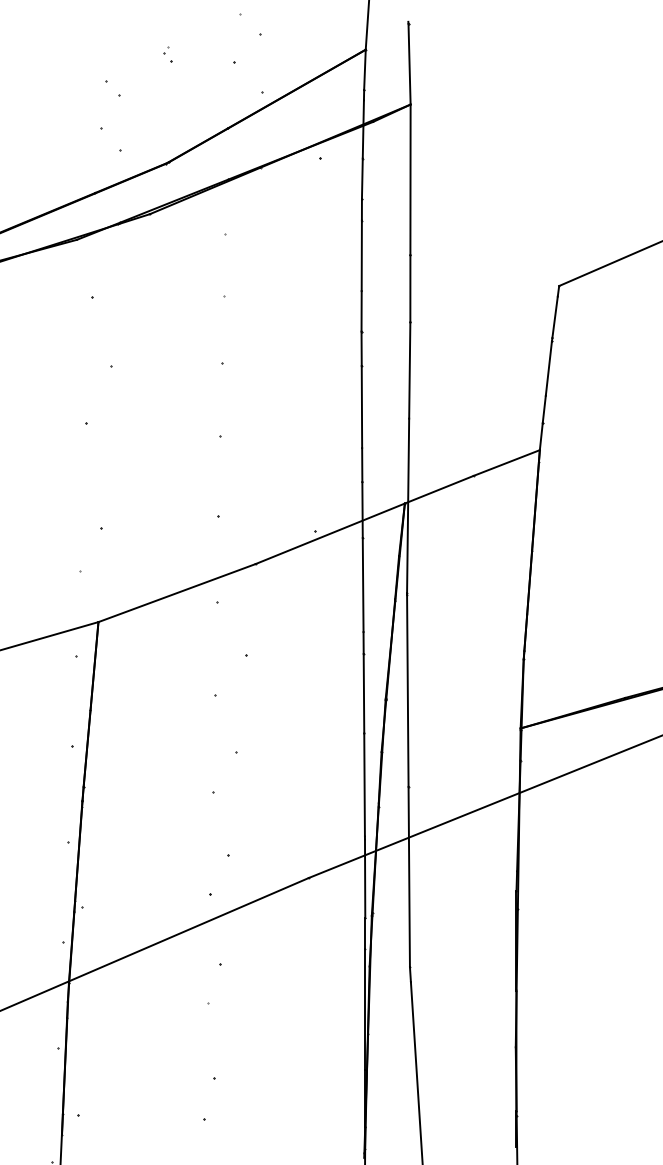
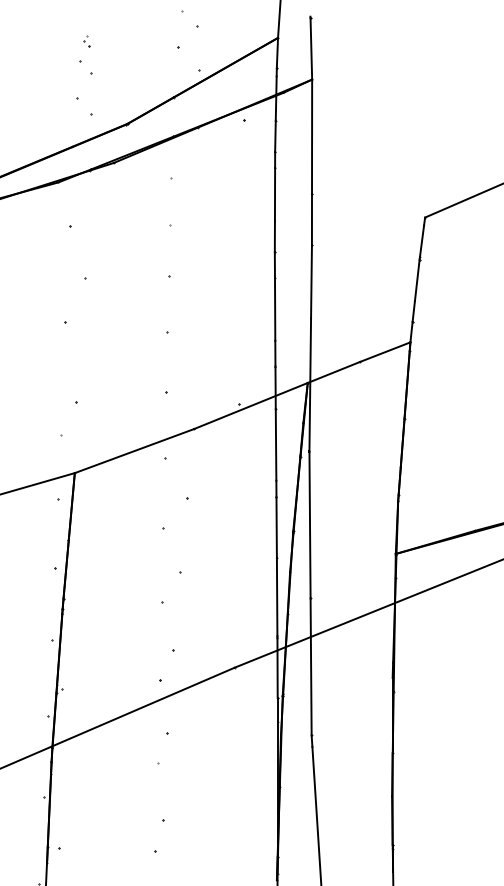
part: (167, 54) -> (86, 41), moved

